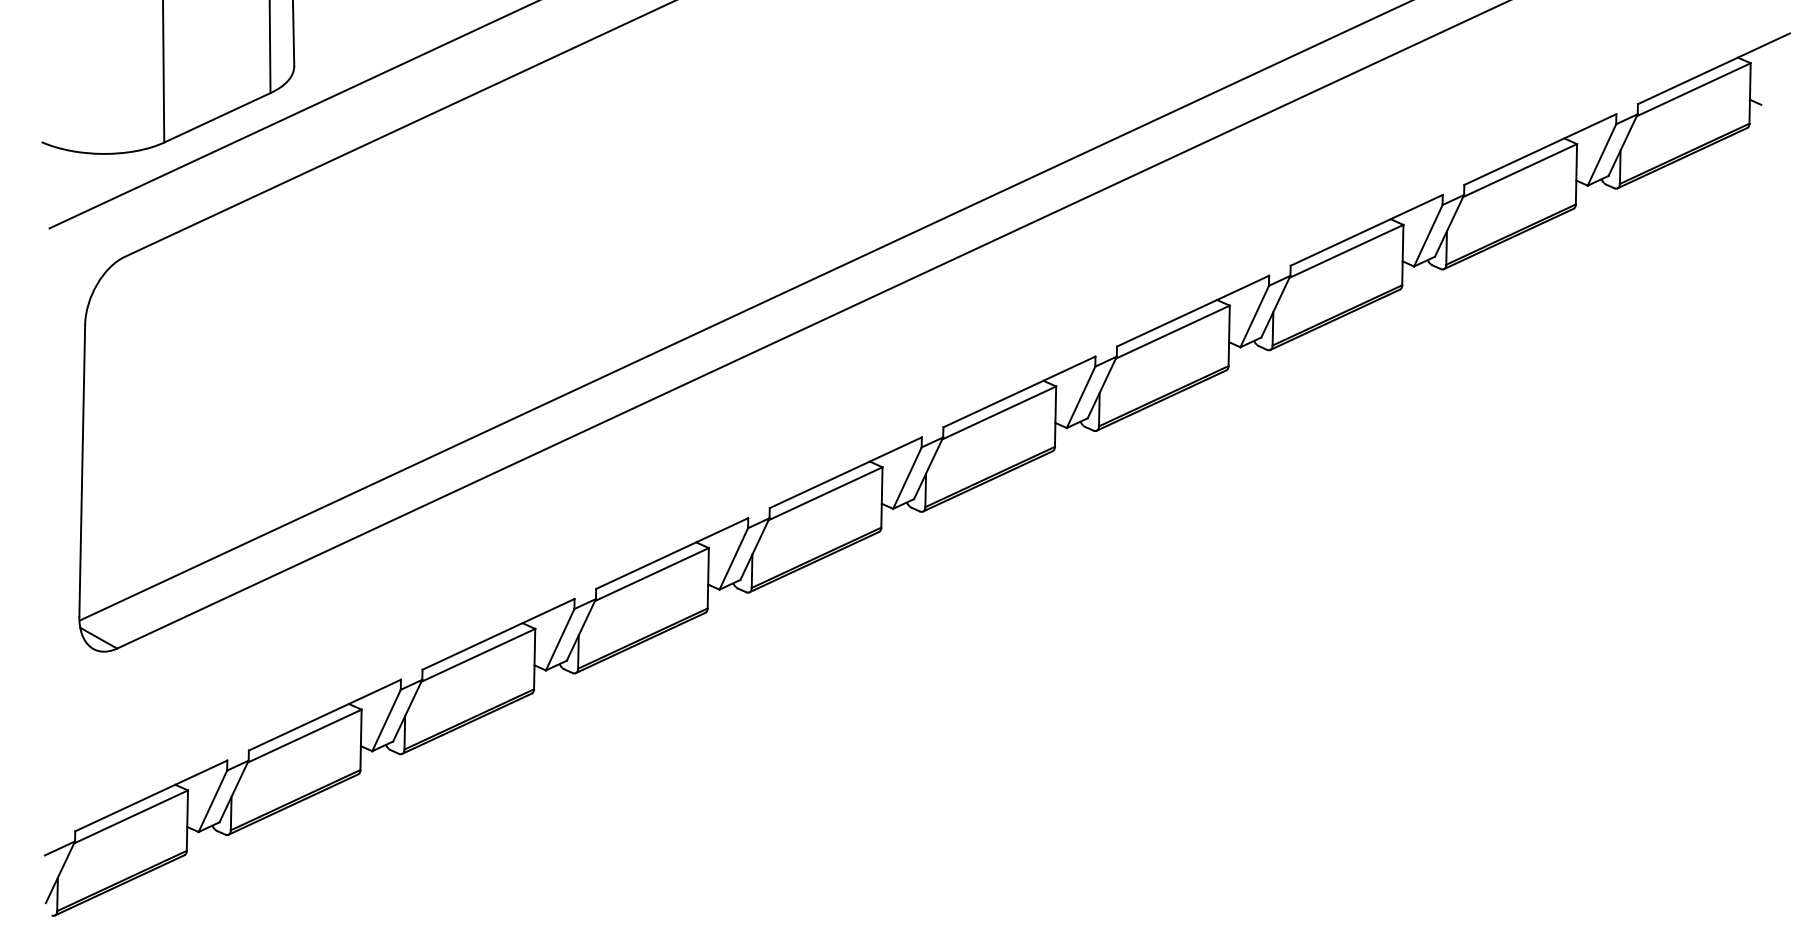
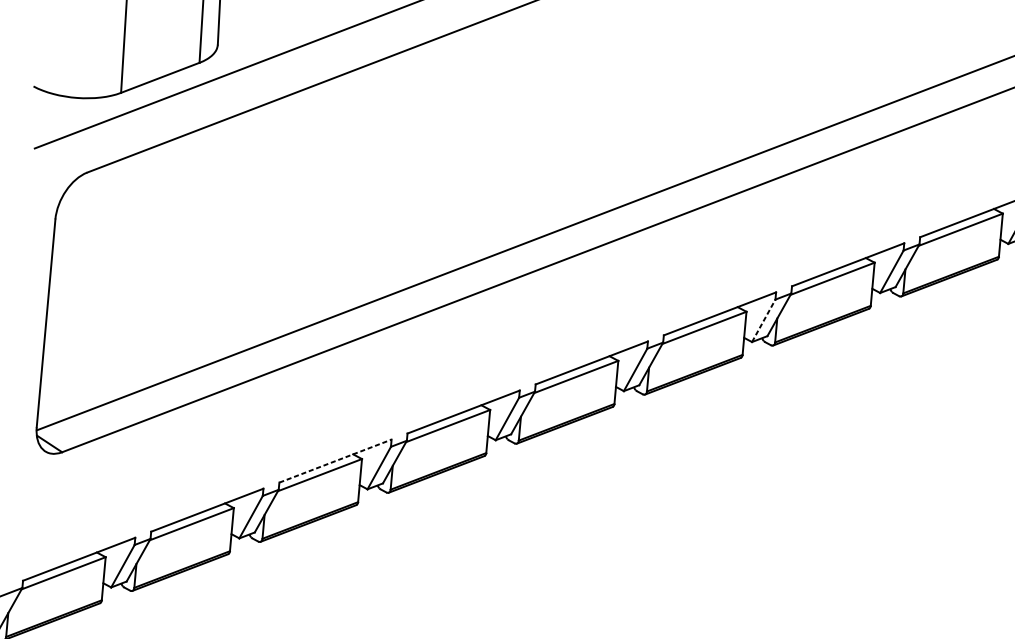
line: (1081, 397) -> (764, 320), solid -> dashed
line: (498, 634) -> (335, 461), solid -> dashed

